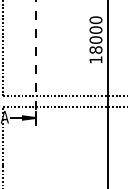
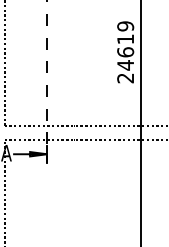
text: (95, 39) -> (125, 51), 18000 -> 24619

